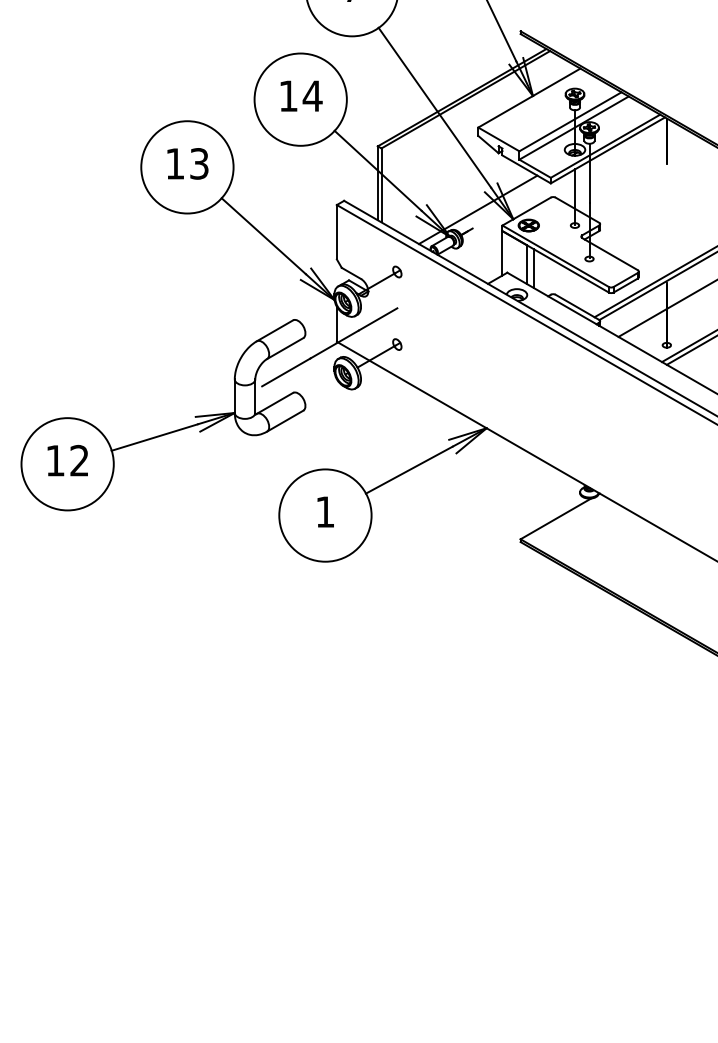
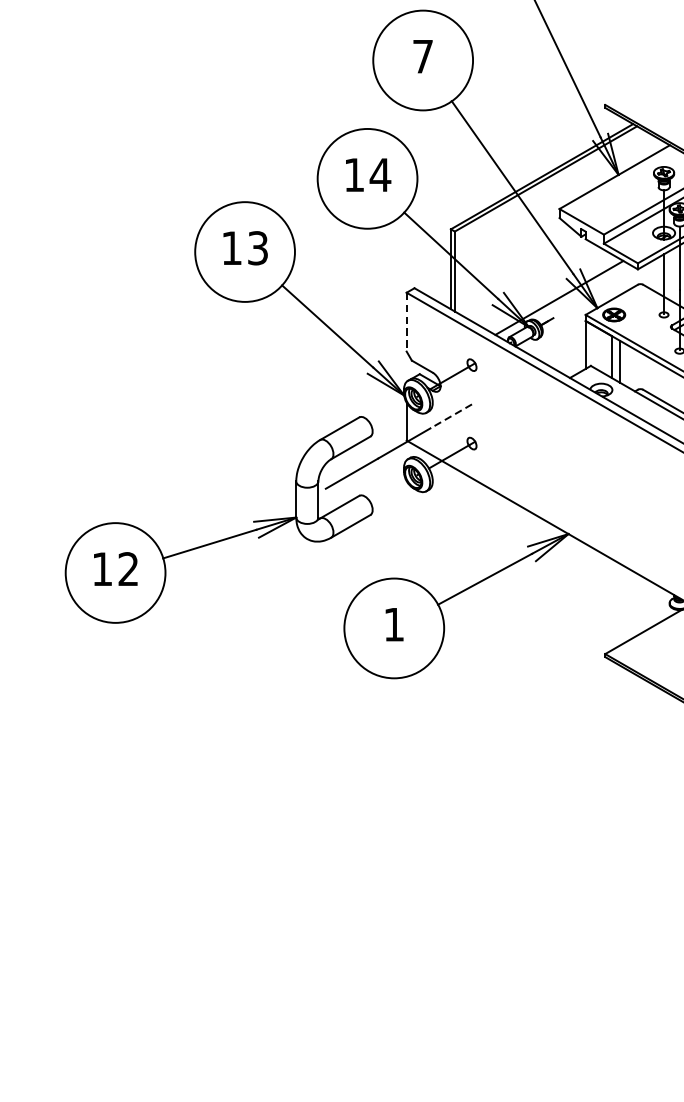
line: (336, 232) -> (406, 322), solid -> dashed
line: (377, 319) -> (450, 416), solid -> dashed

